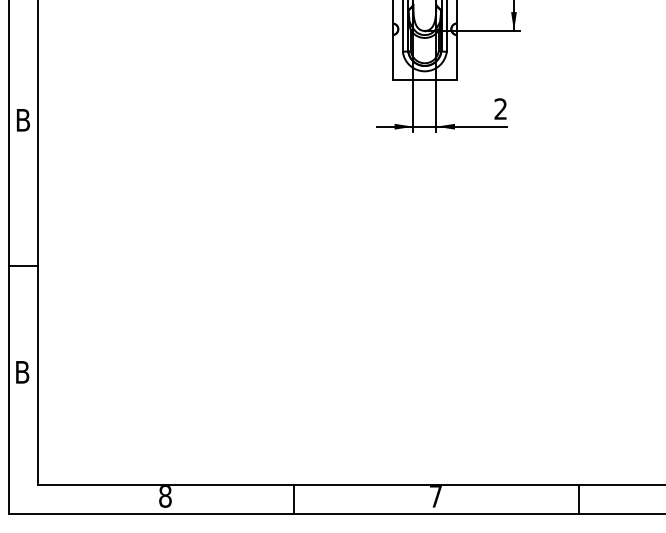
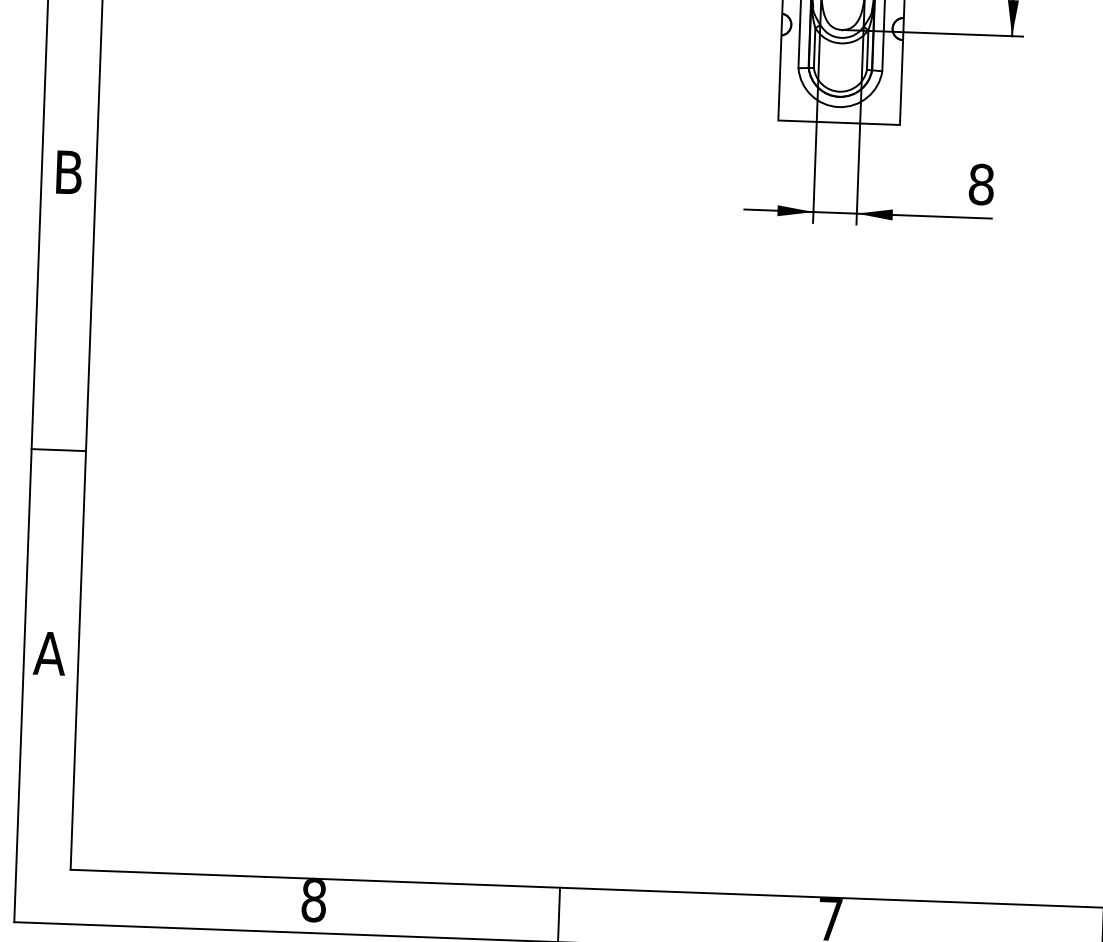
text: (500, 108) -> (980, 183), 2 -> 8
text: (22, 372) -> (49, 653), B -> A

